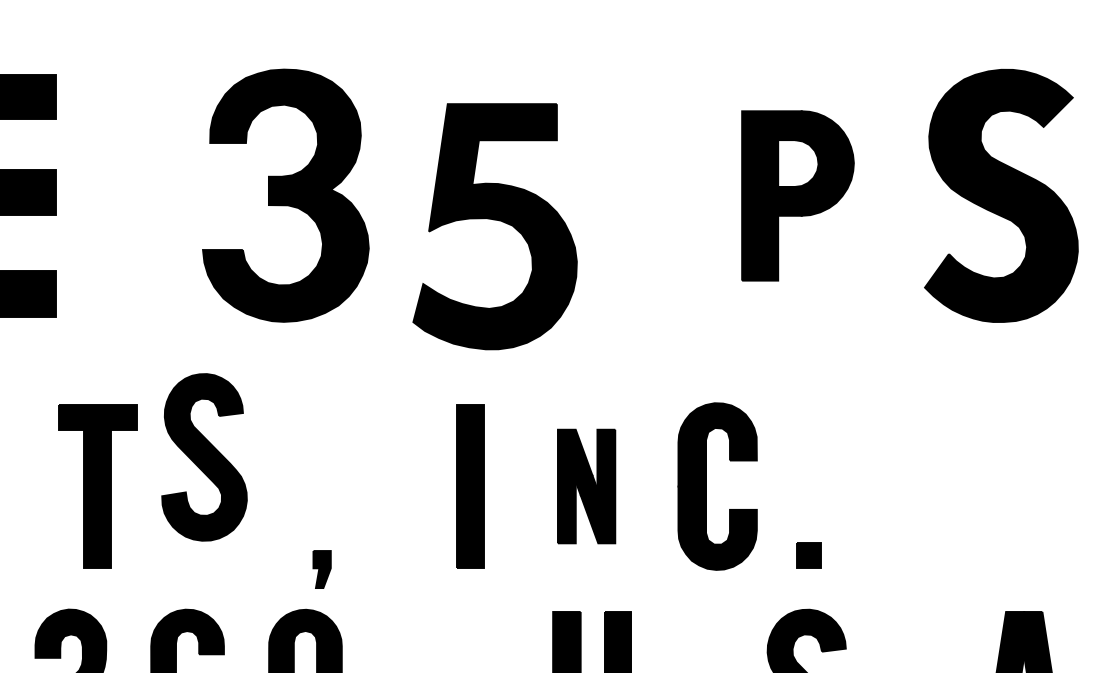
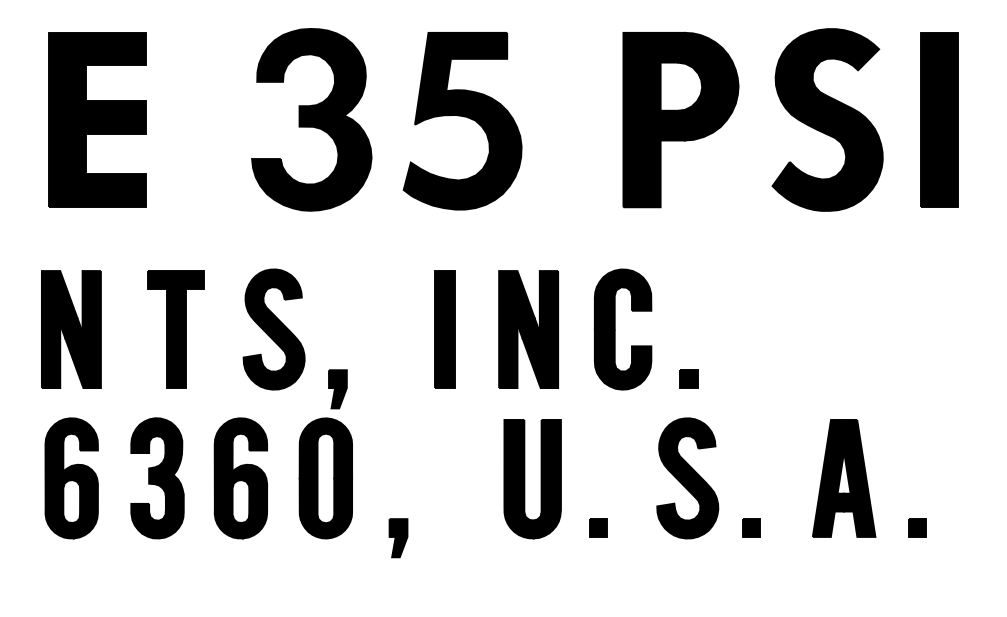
part: (797, 195) -> (680, 119), size x1.43
part: (494, 227) -> (462, 121), moved
part: (203, 457) -> (273, 329), moved
part: (586, 486) -> (528, 329), size x1.43
part: (321, 569) -> (337, 389), size x1.43

